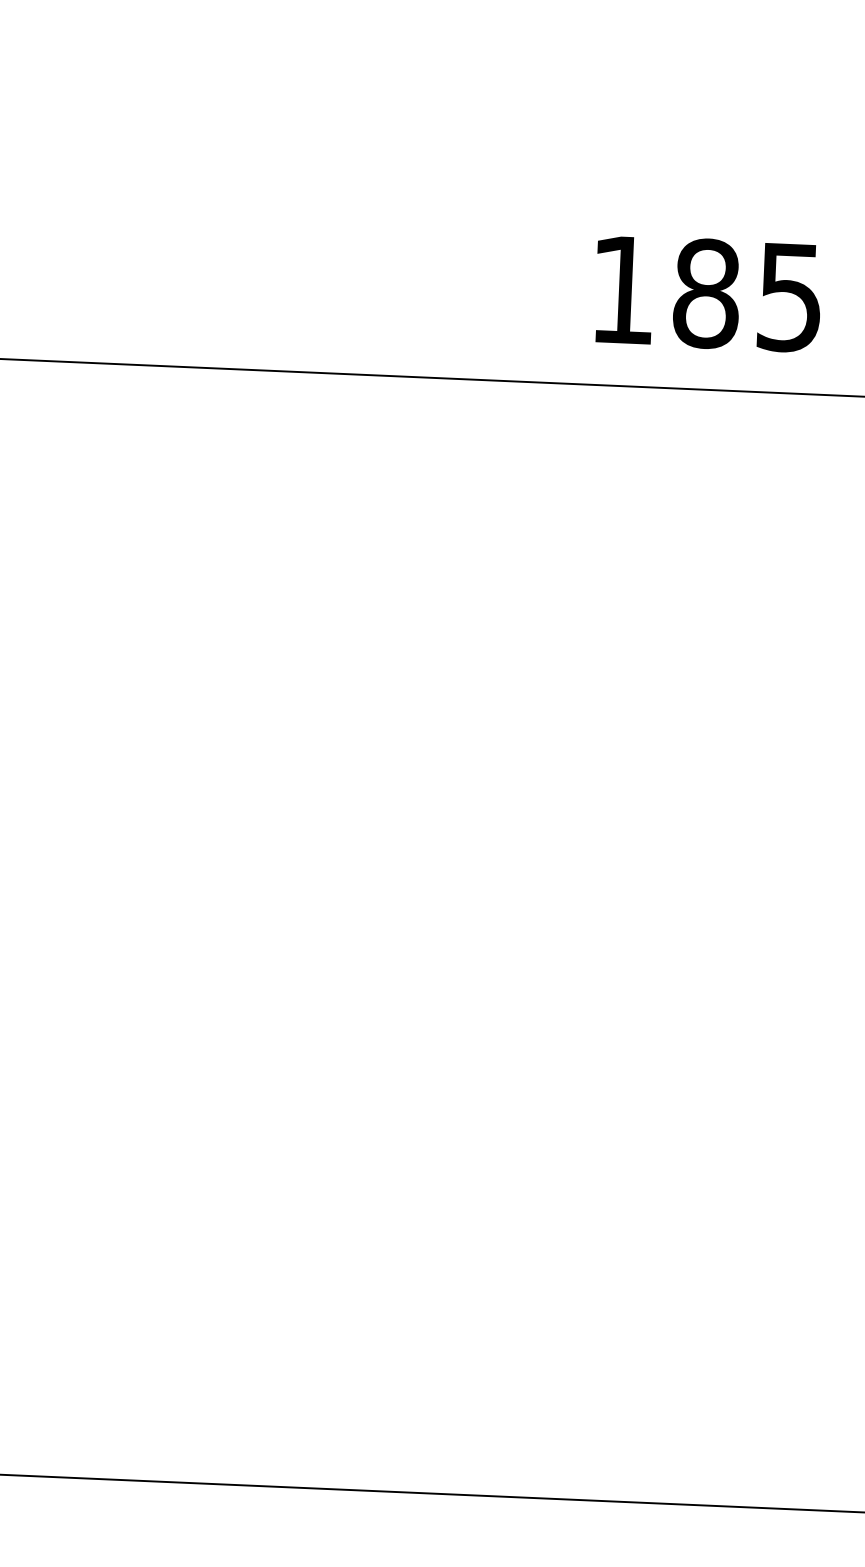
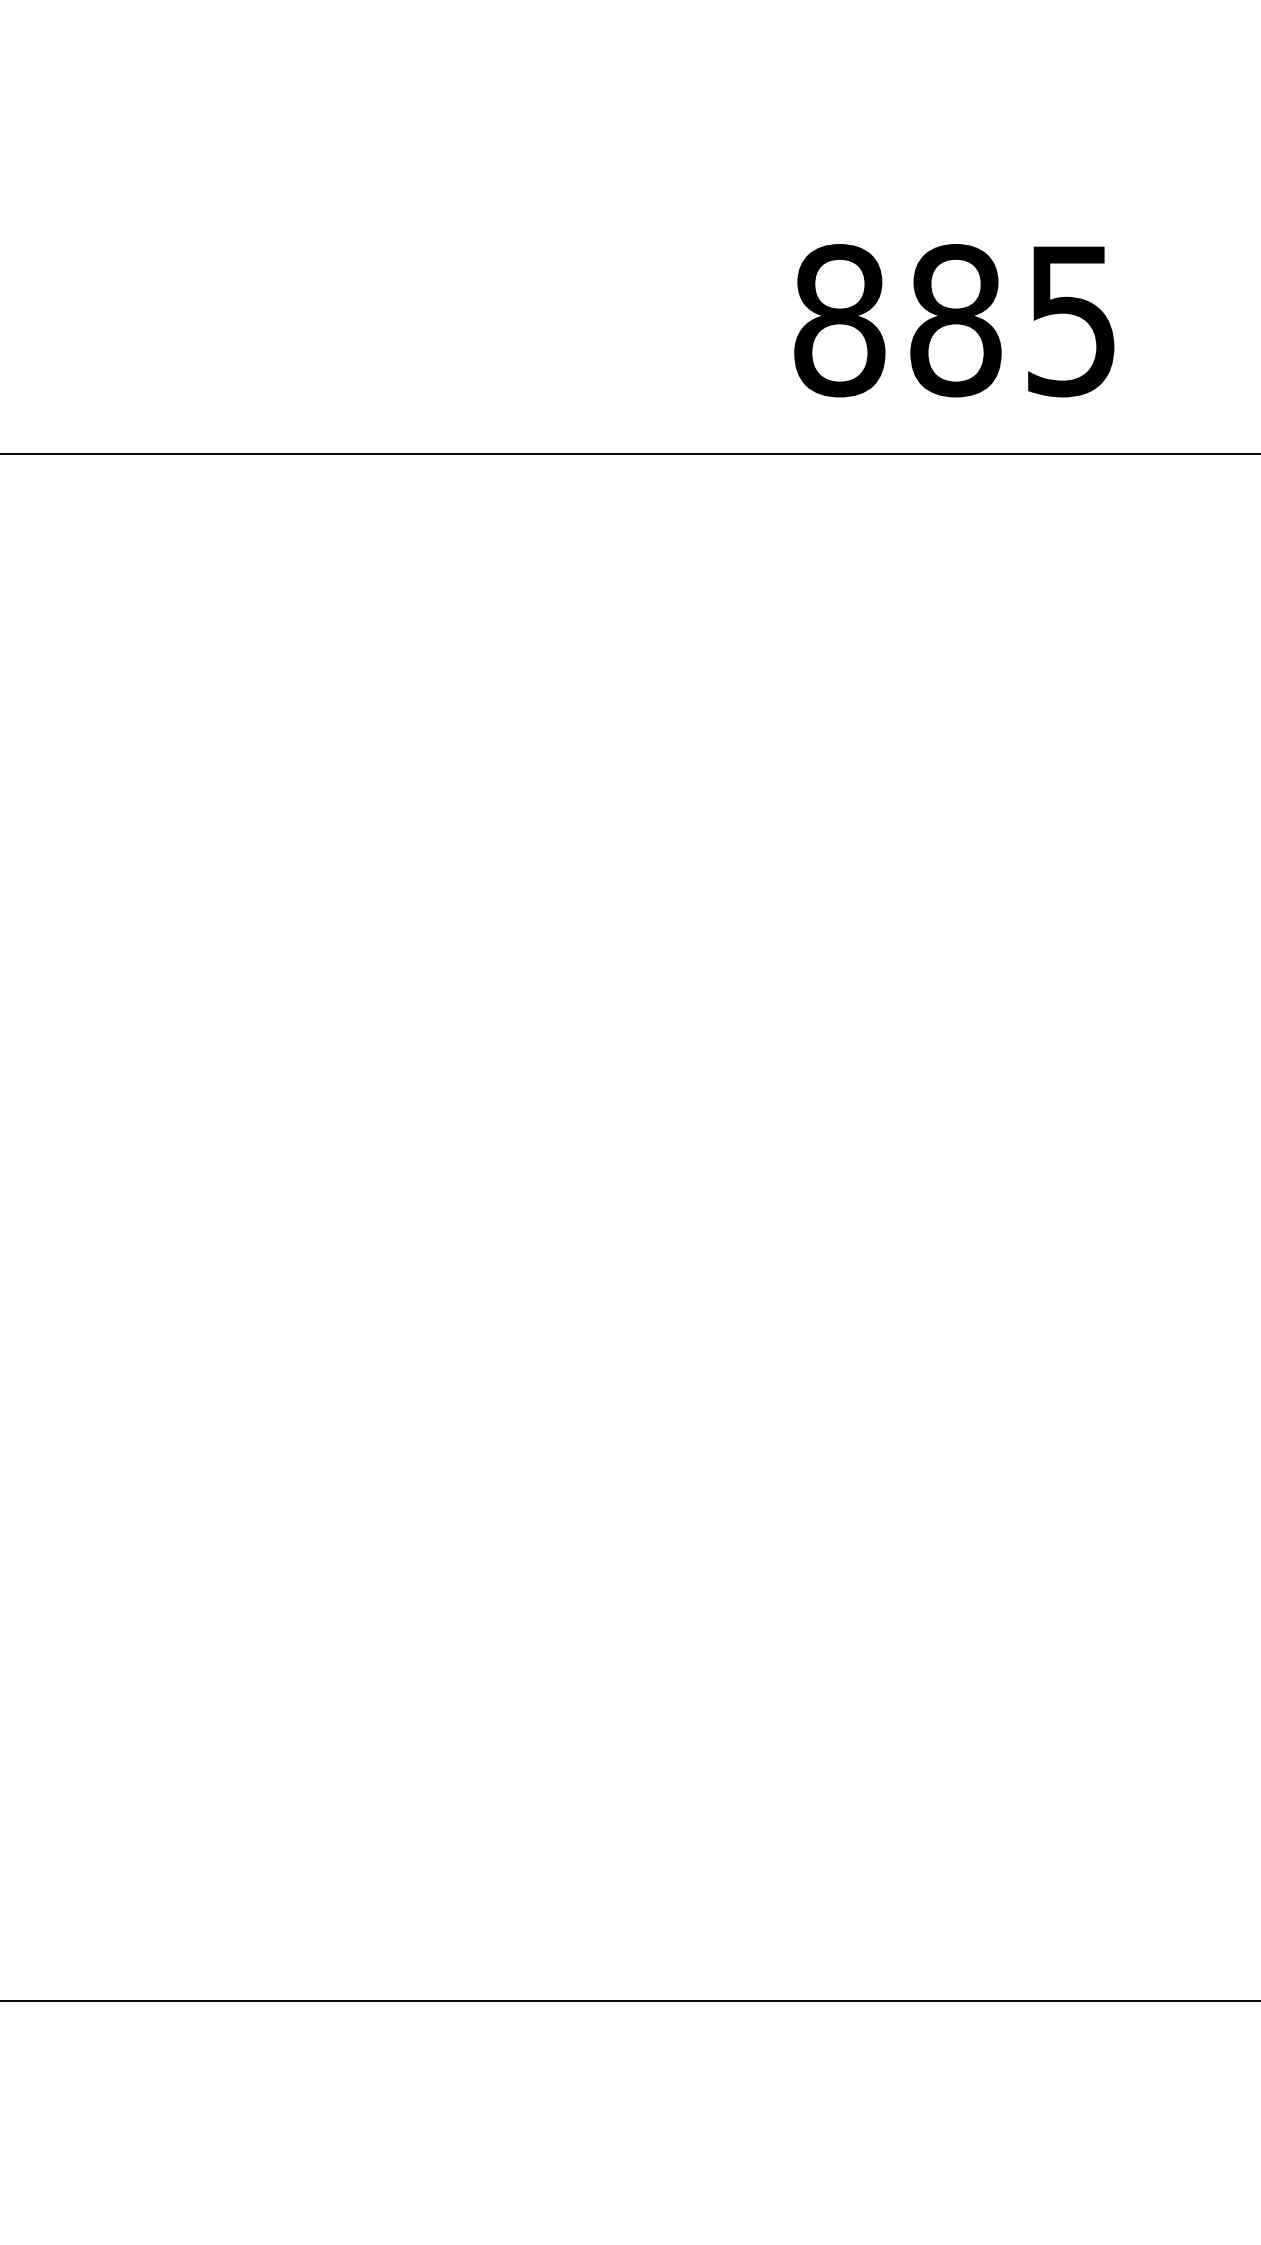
text: (623, 289) -> (839, 320), 185 -> 885

